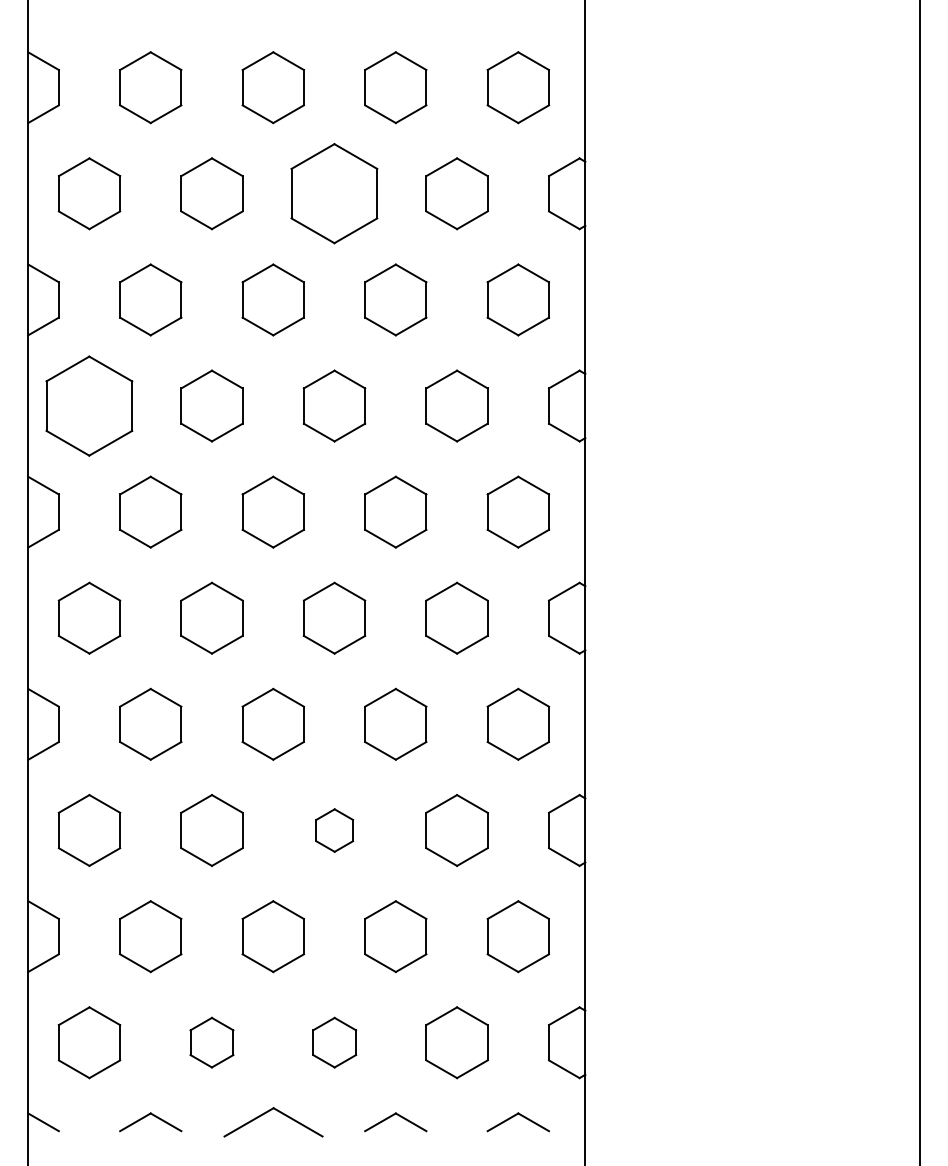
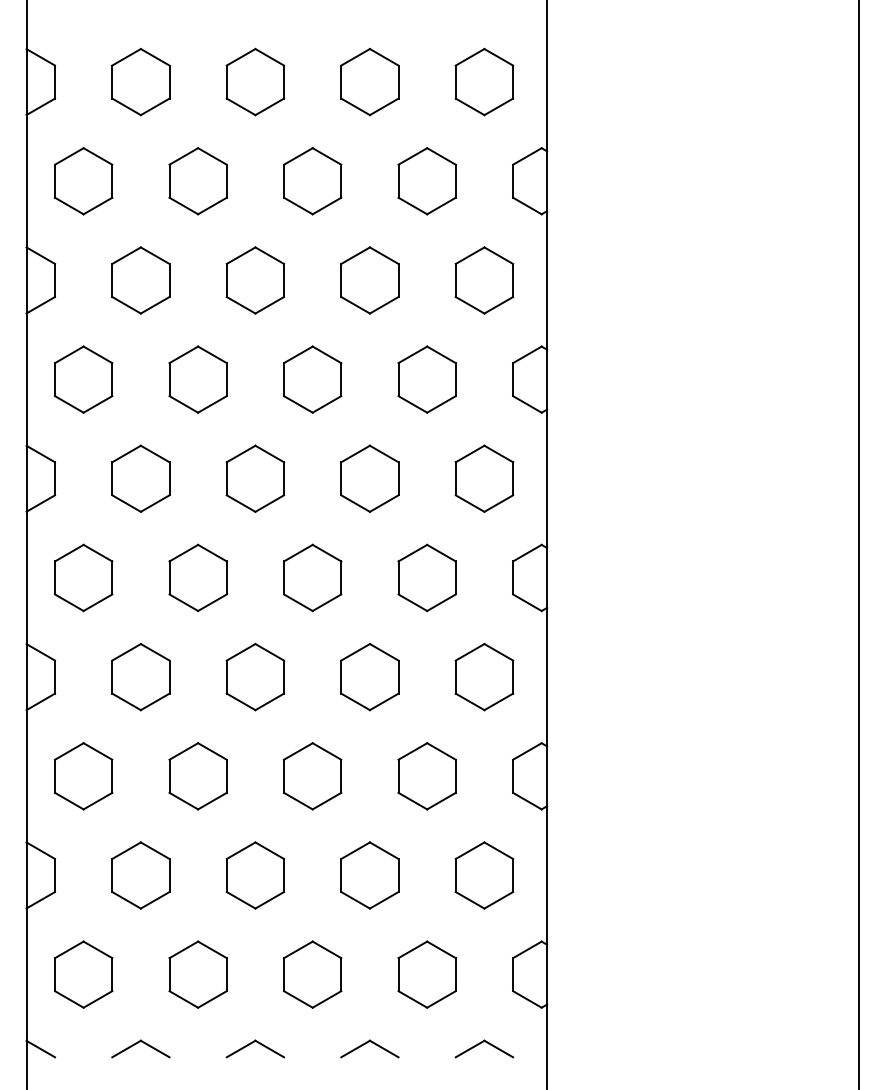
part: (334, 194) -> (312, 181), size x0.71
part: (89, 405) -> (83, 379), size x0.71
part: (334, 830) -> (312, 776), size x1.67
part: (211, 1042) -> (197, 974), size x1.43
part: (334, 1042) -> (312, 974), size x1.43
part: (272, 1121) -> (254, 1048), size x0.62

